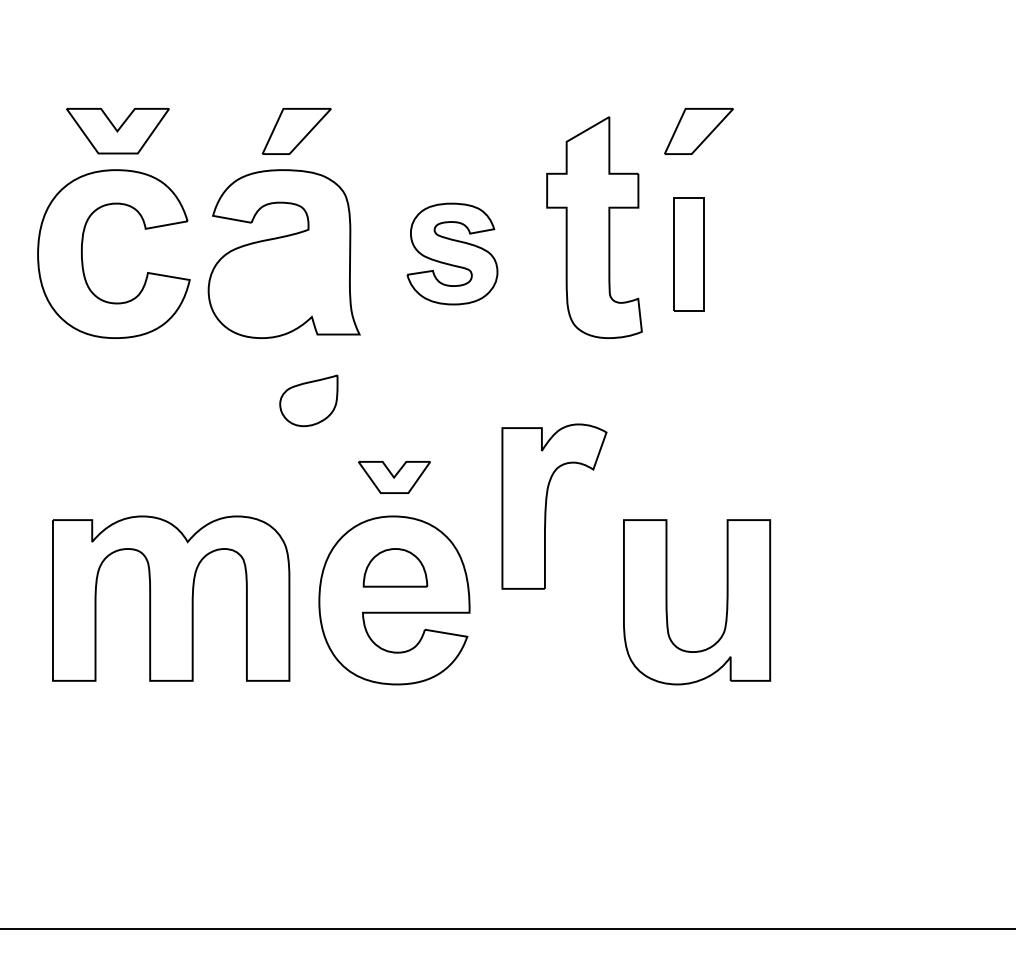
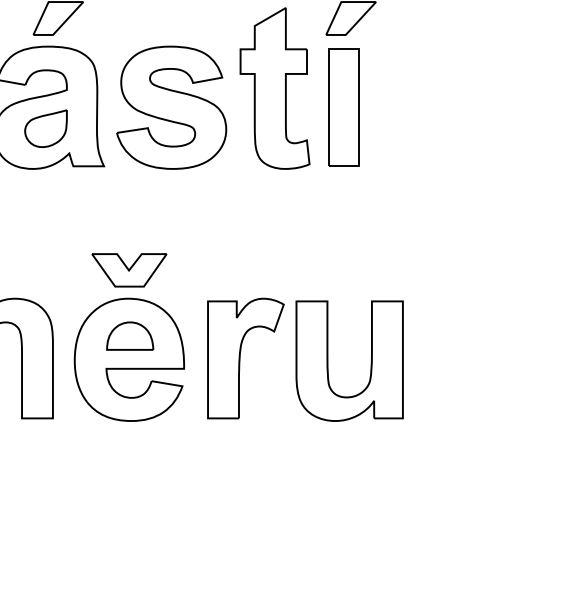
part: (452, 253) -> (171, 107), size x1.67
part: (688, 254) -> (343, 108), size x1.43
part: (308, 400) -> (45, 128), moved
part: (394, 477) -> (129, 270), size x1.43
part: (546, 506) -> (240, 358), moved

